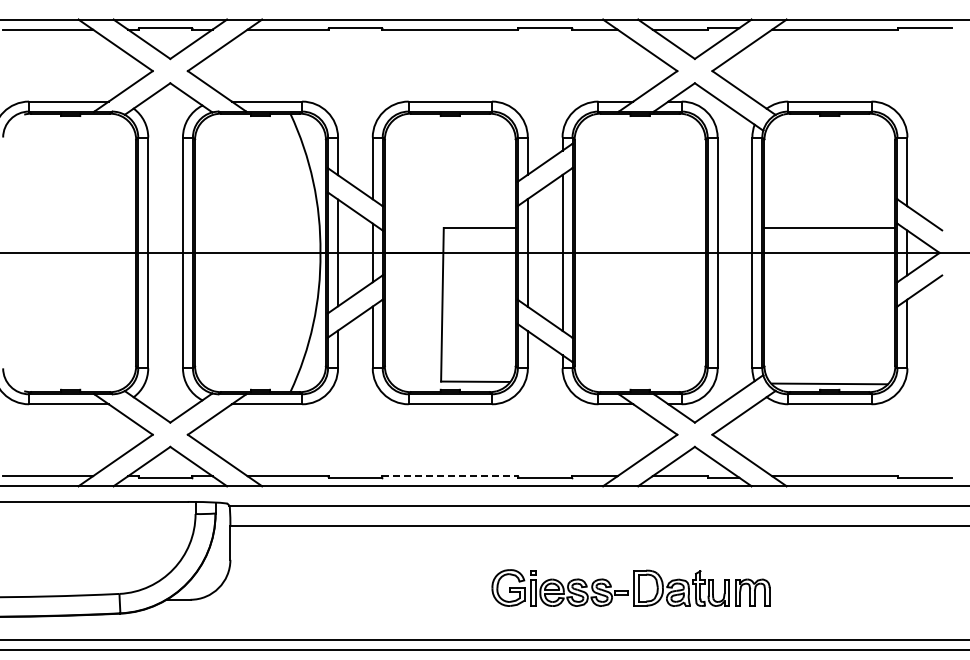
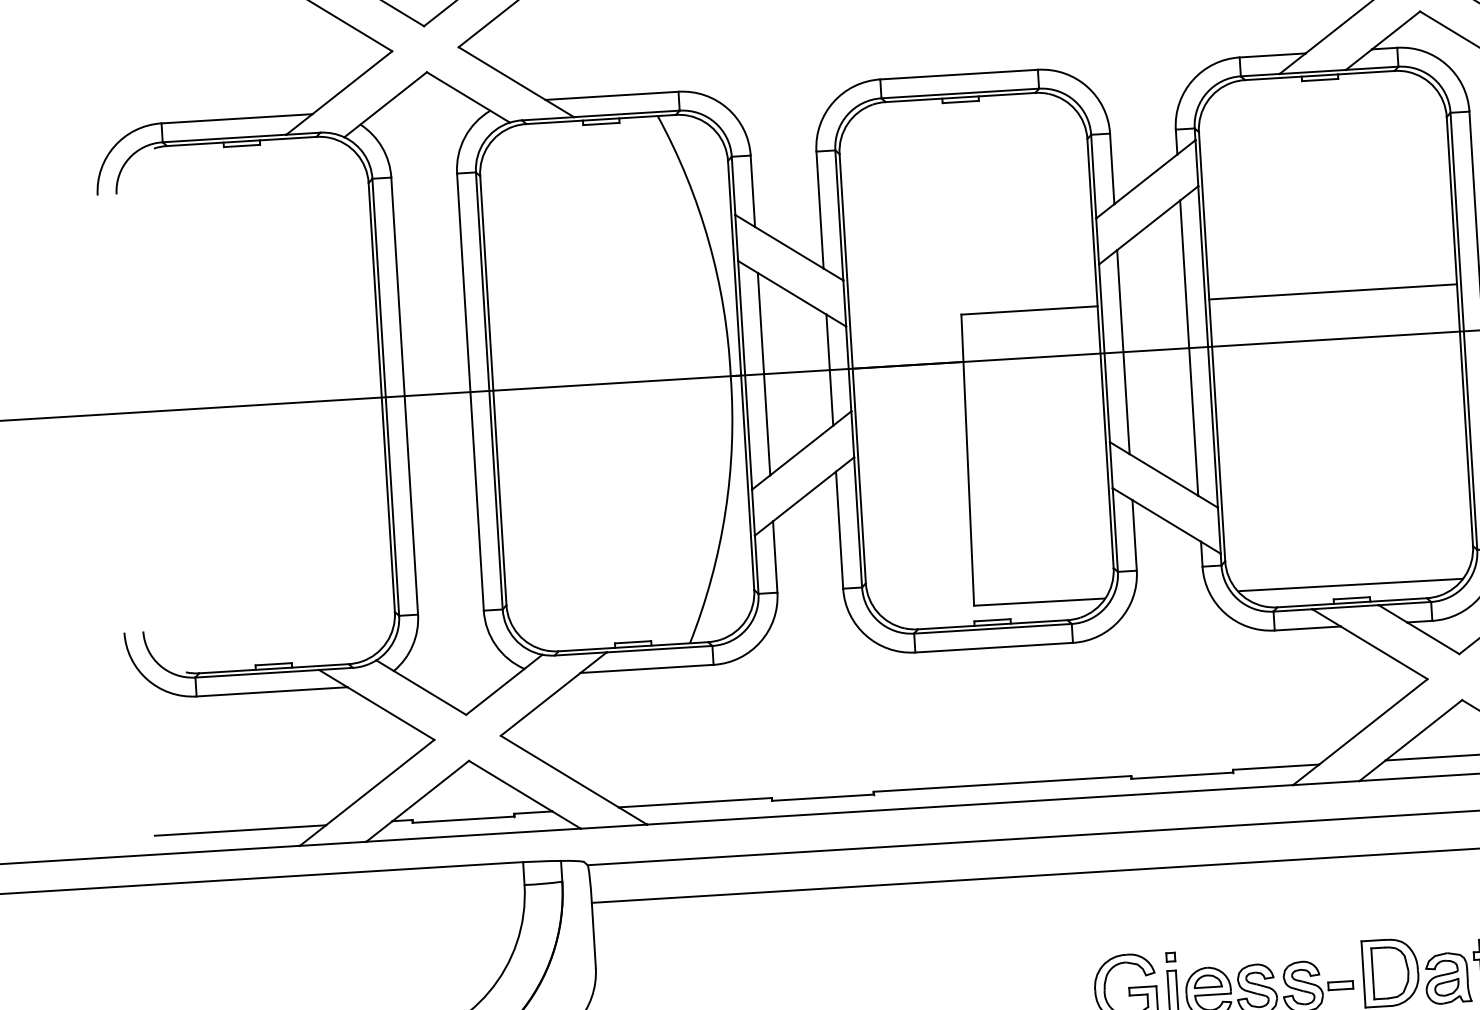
line: (639, 227) -> (1331, 291), added
line: (639, 382) -> (1349, 584), added
line: (450, 476) -> (1002, 784), dashed -> solid

